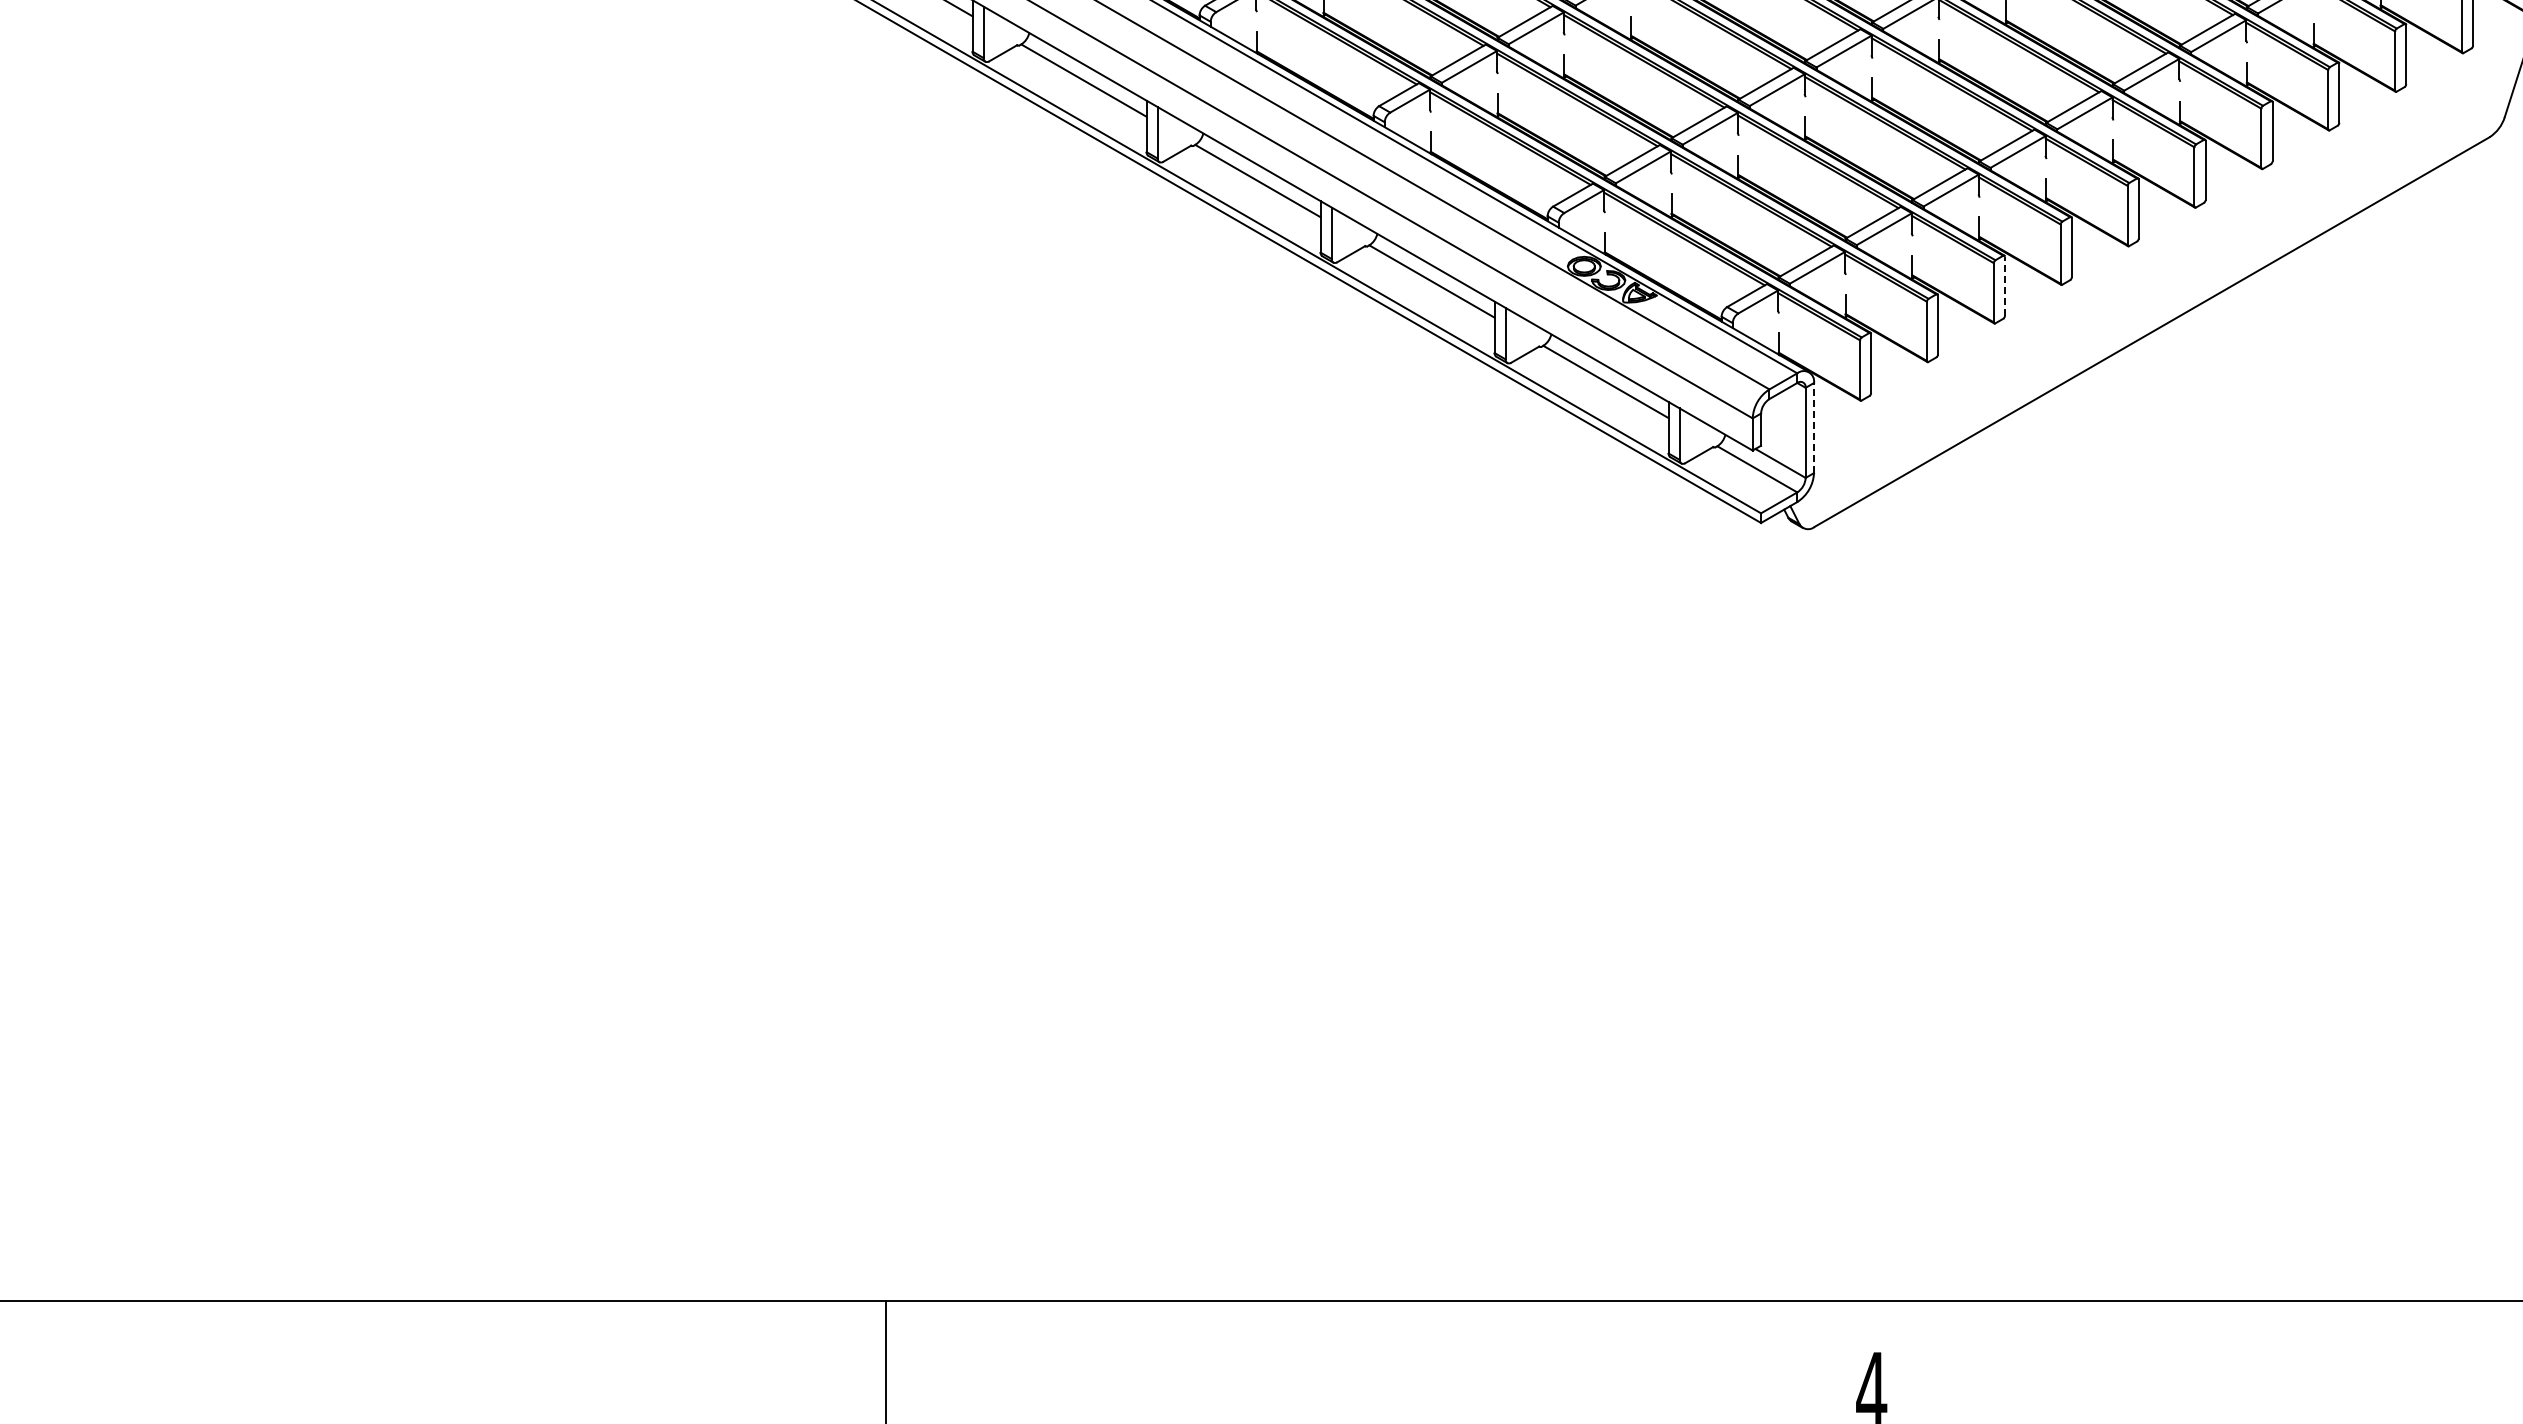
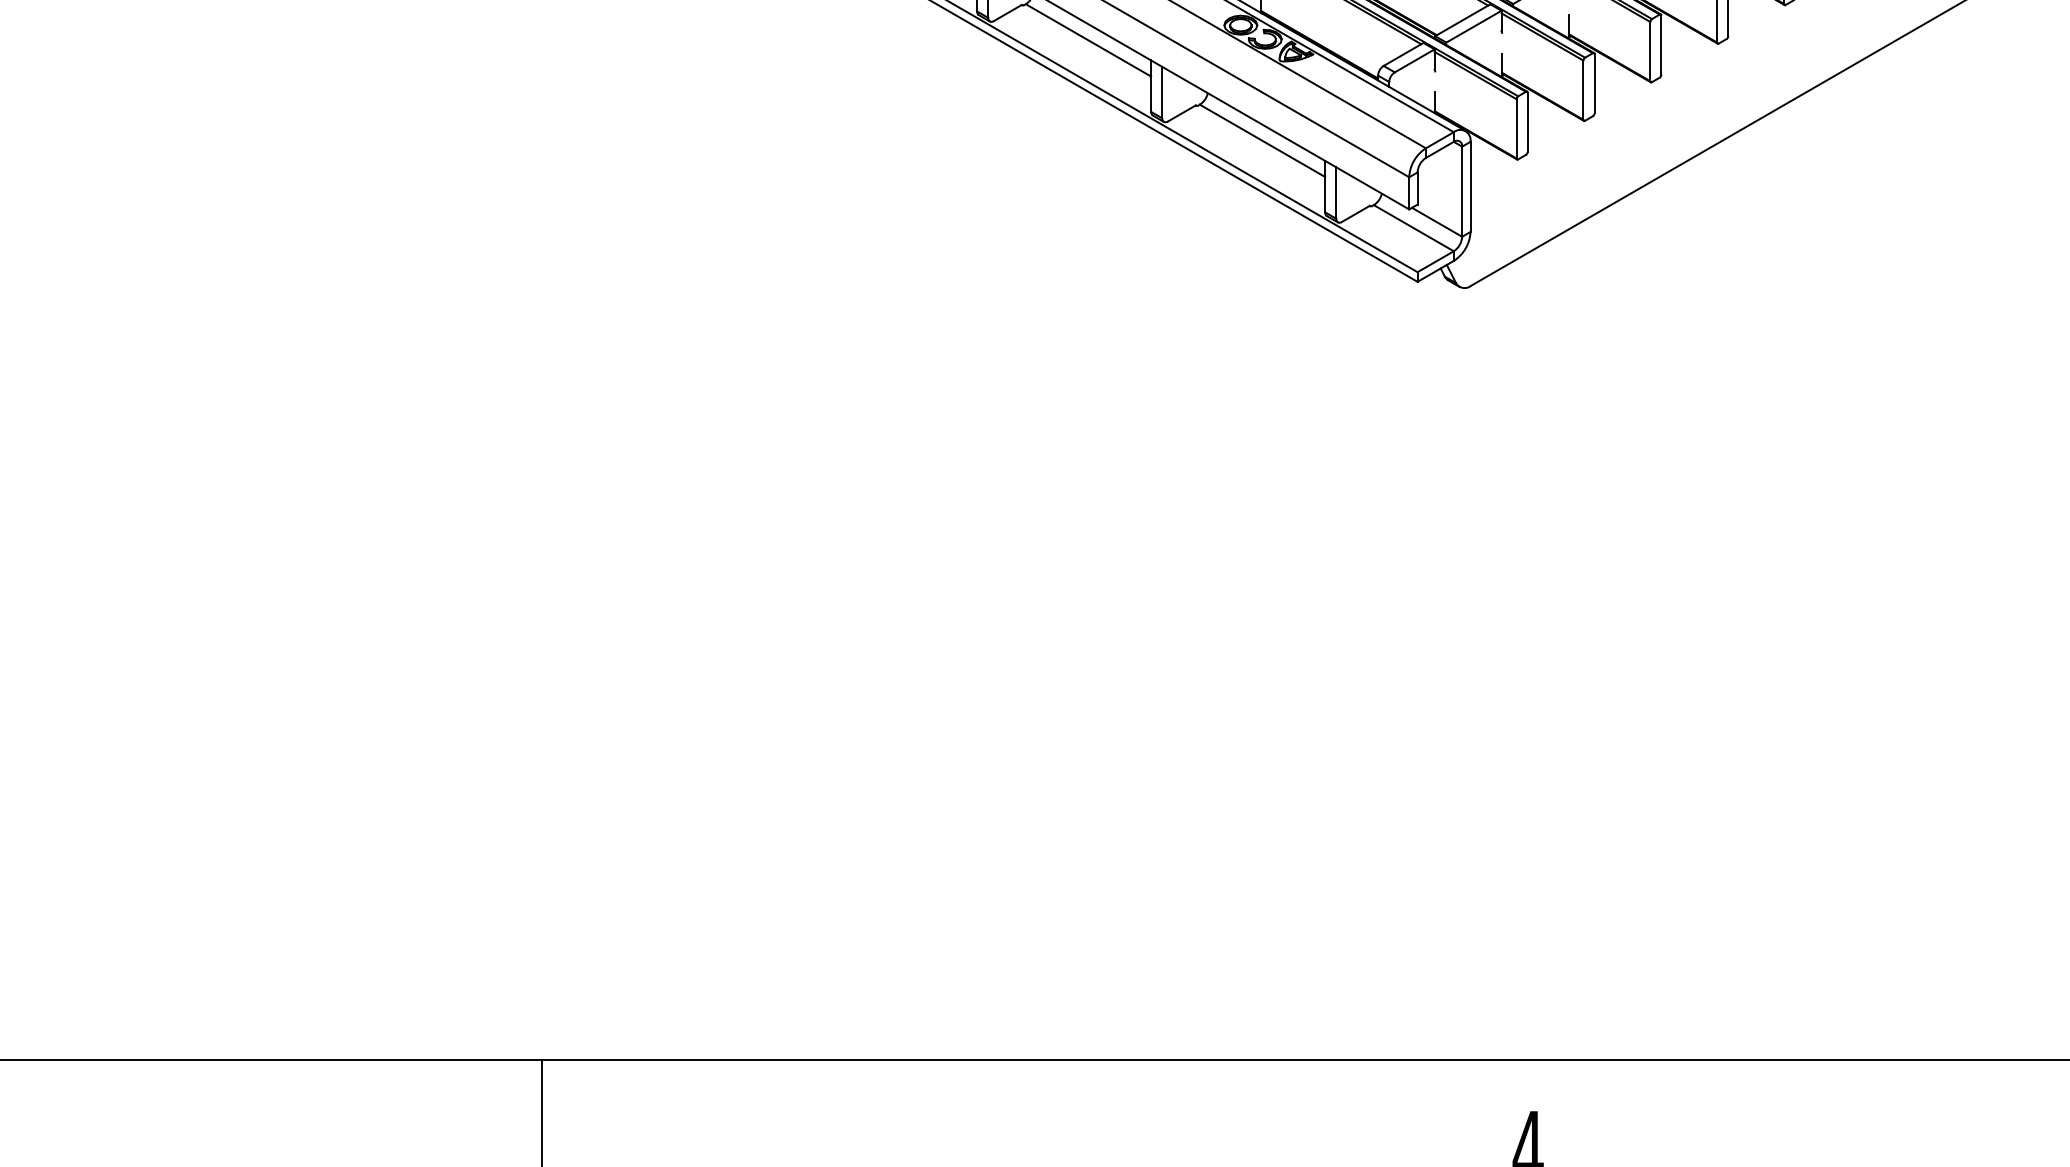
line: (2004, 286) -> (1661, 45), dashed -> solid
line: (1814, 427) -> (1471, 186), dashed -> solid

